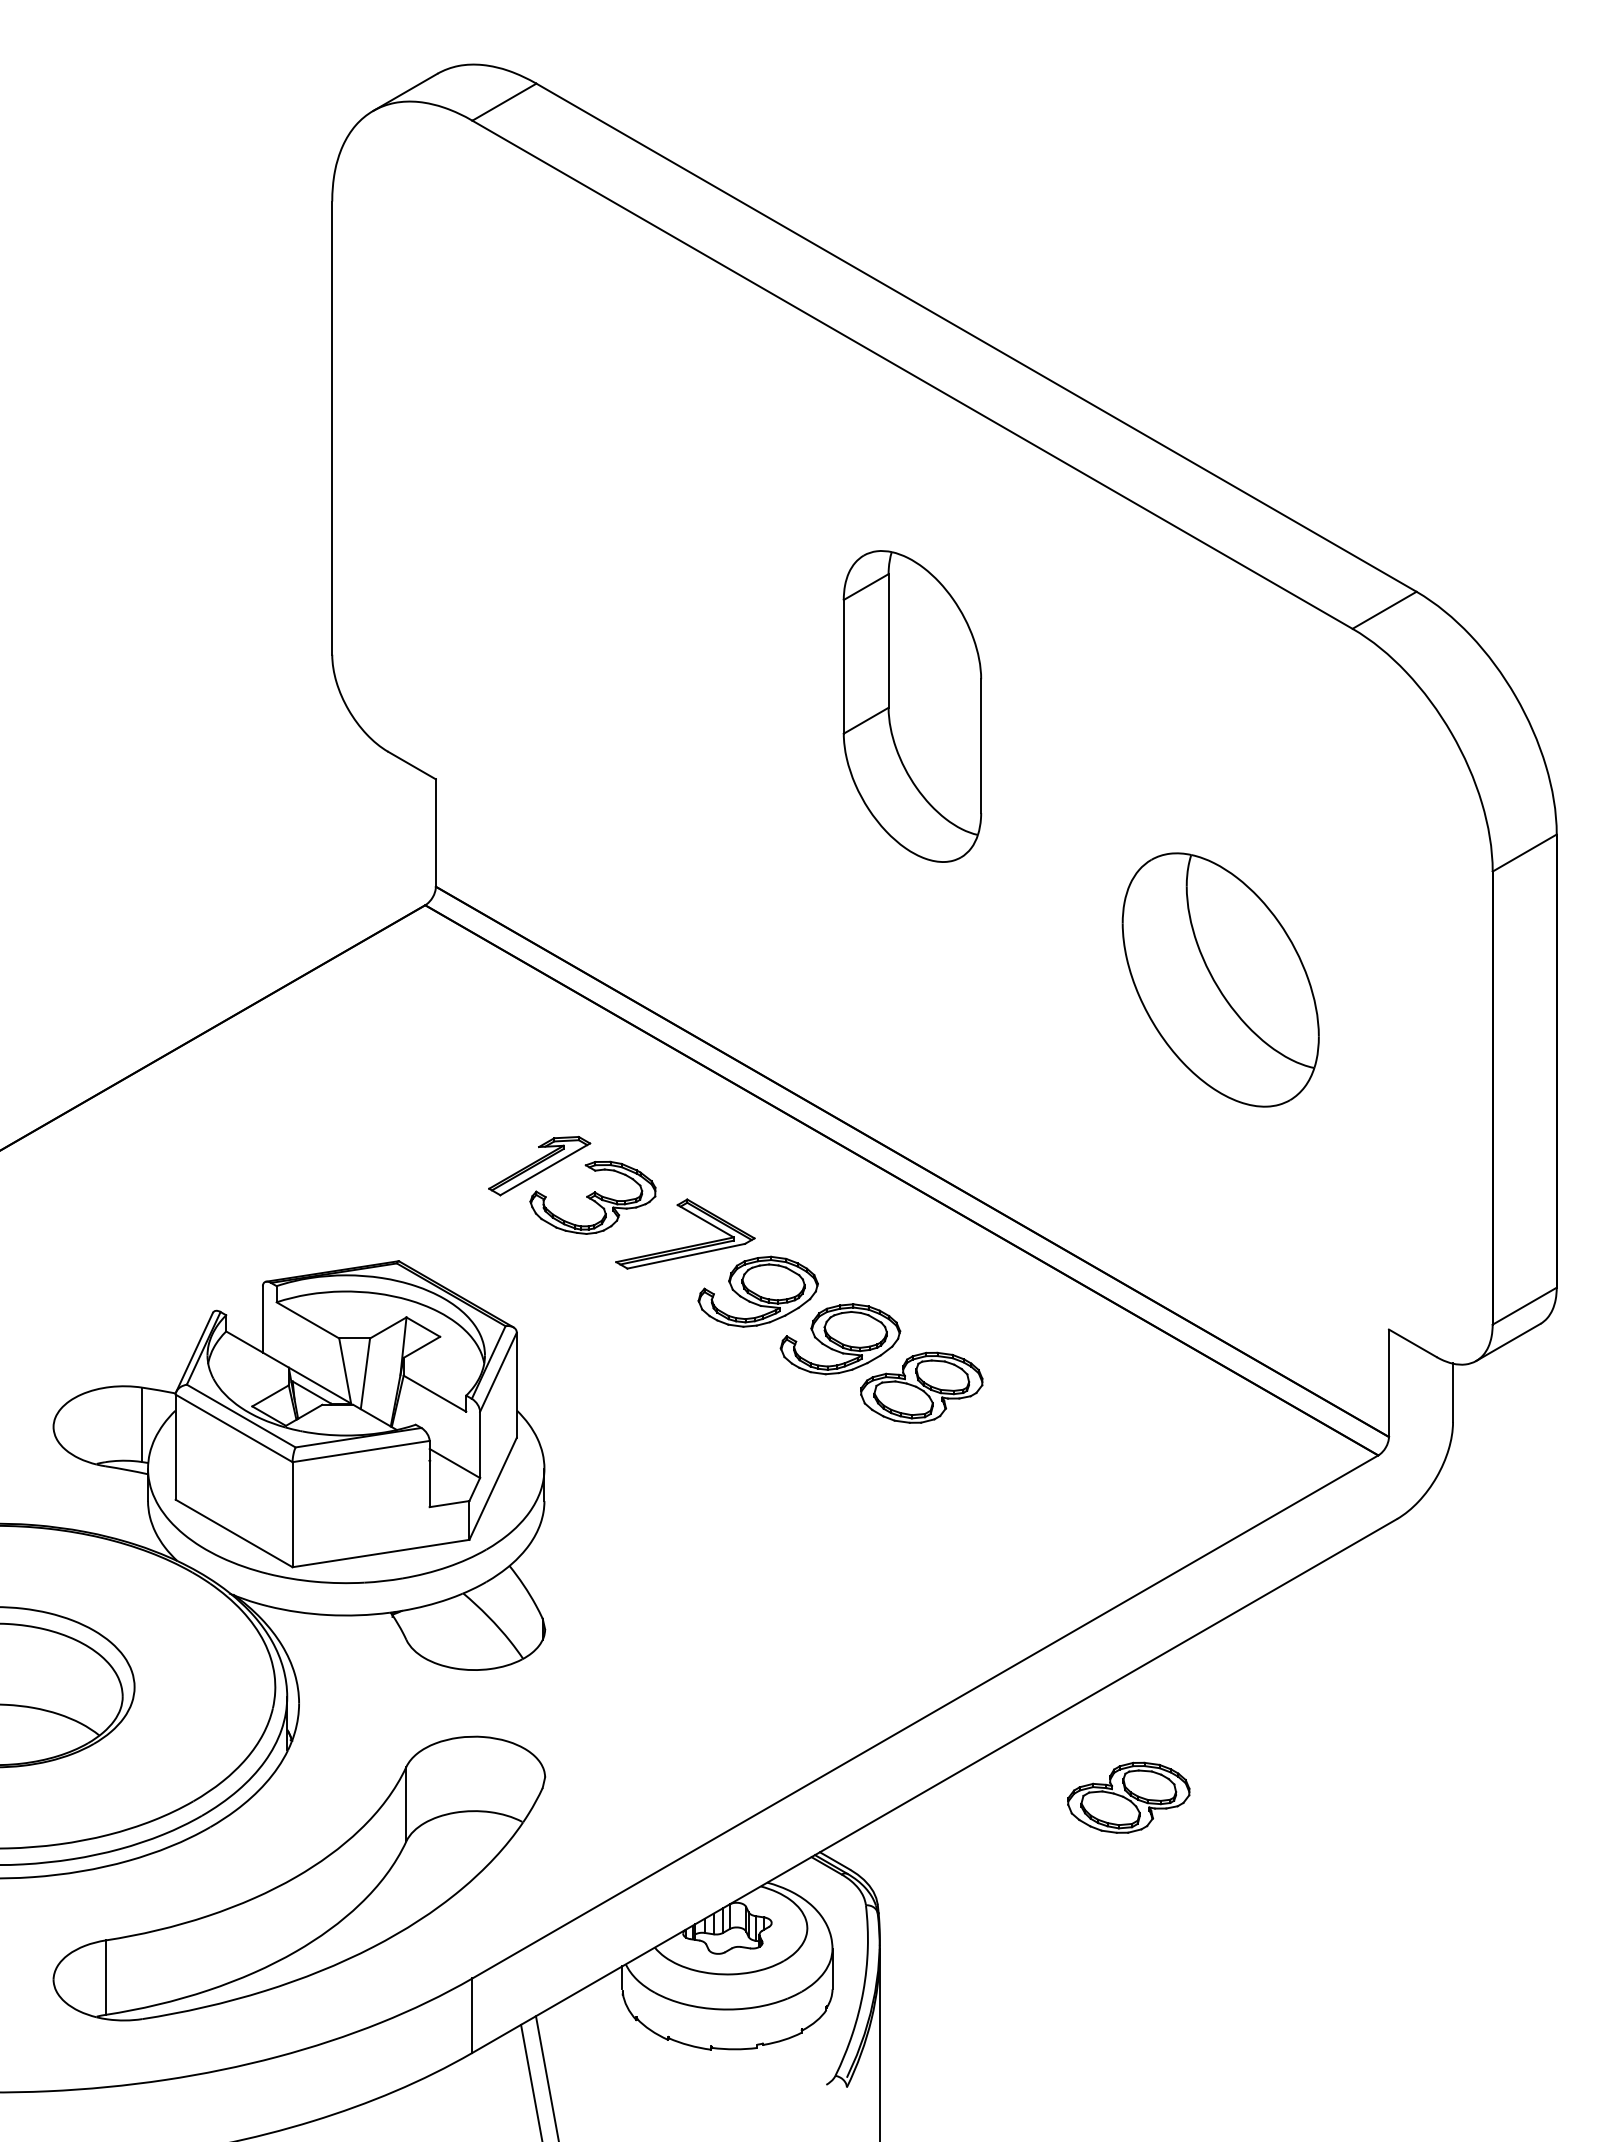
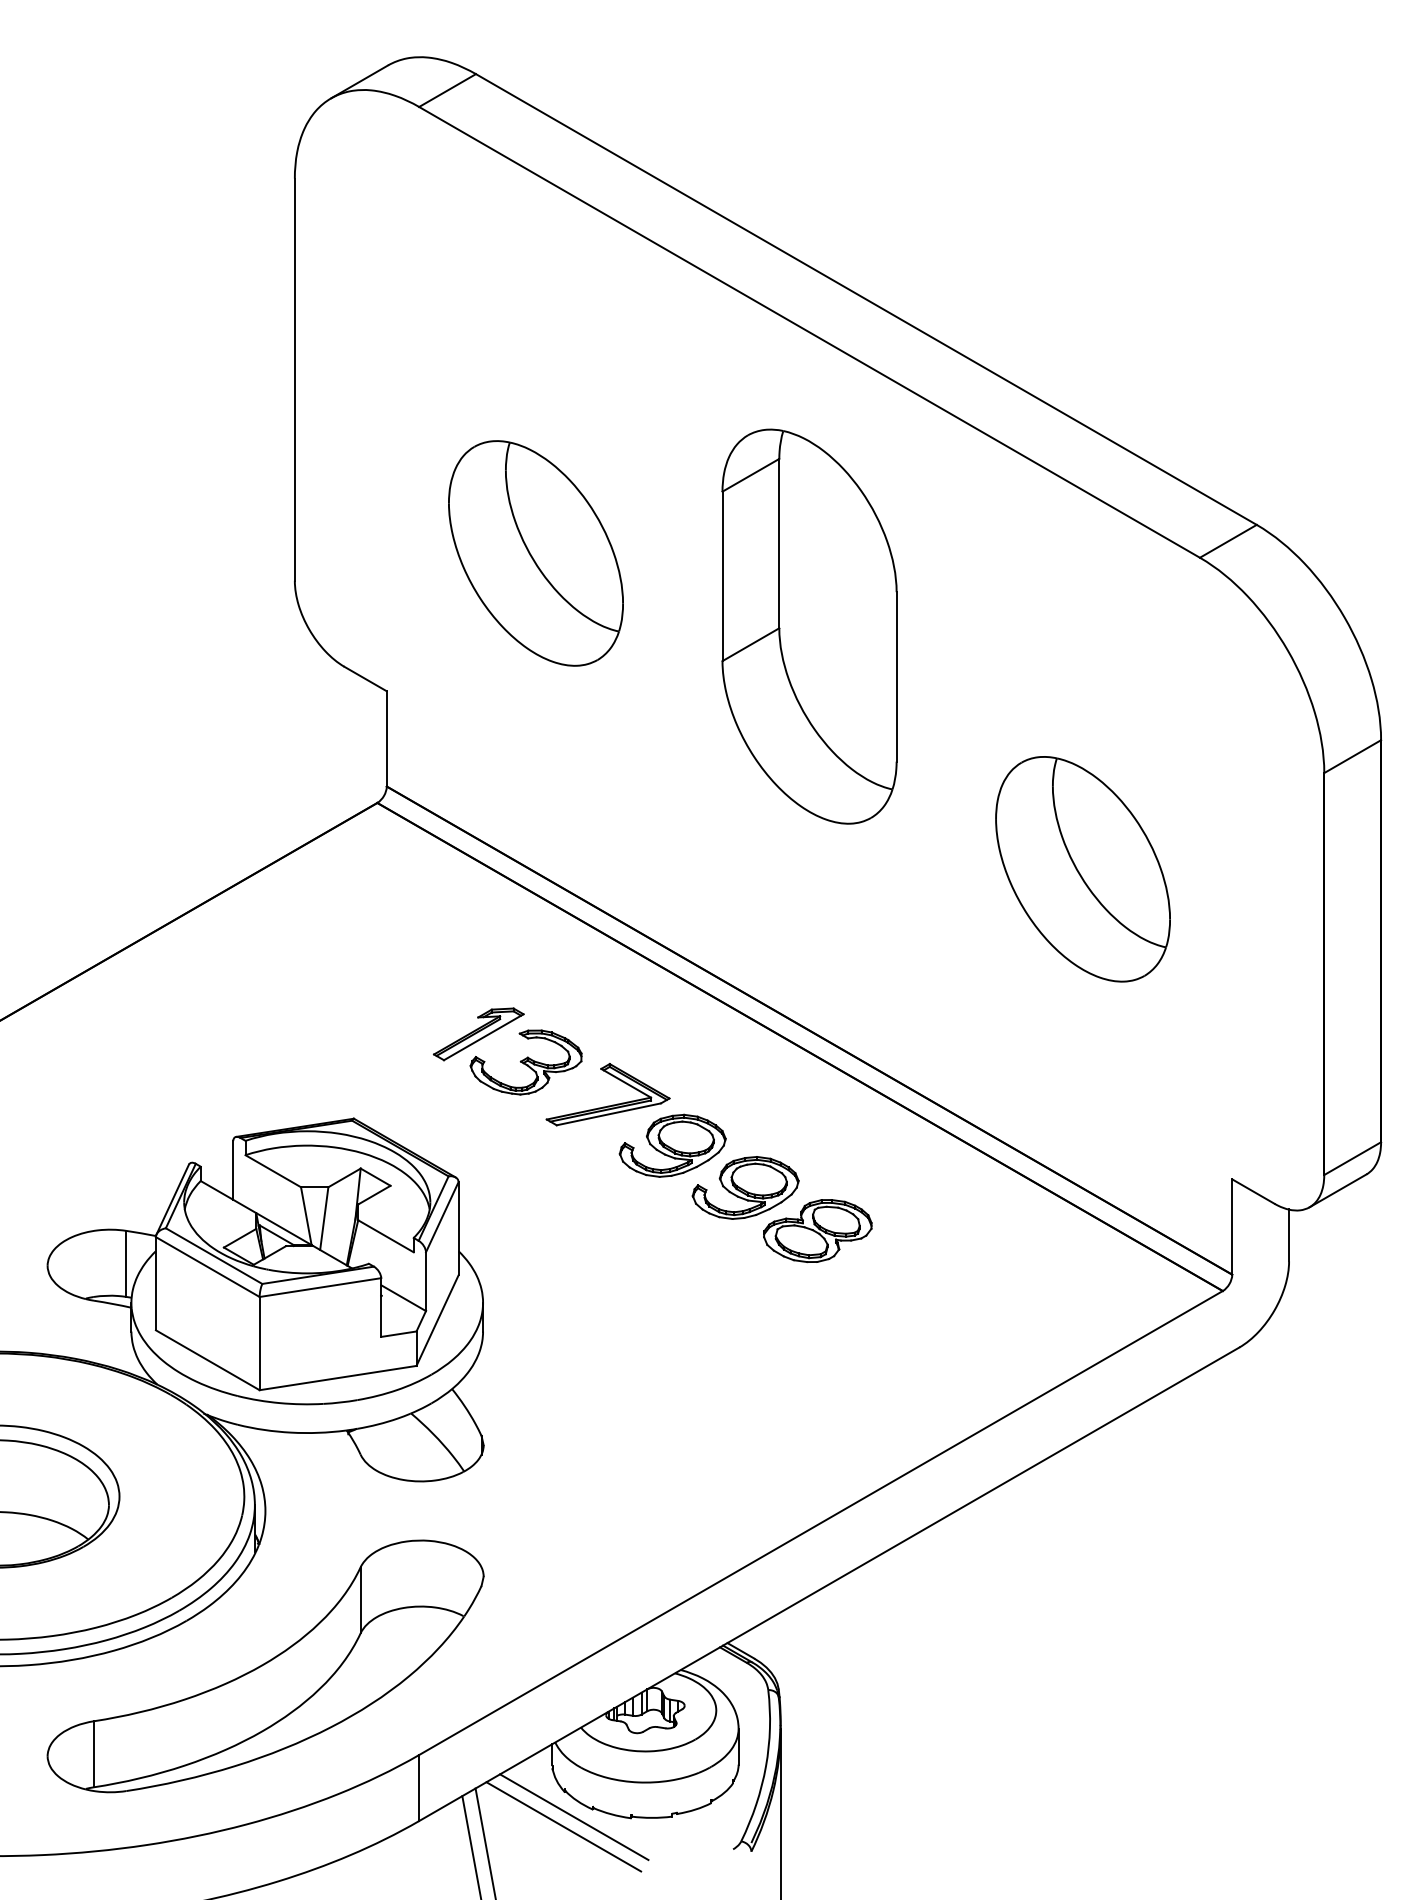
part: (604, 623) -> (536, 553), added
part: (912, 706) -> (809, 626), size x1.43
part: (1128, 1797) -> (1001, 1594), removed
line: (646, 2048) -> (573, 1817), added
line: (635, 2059) -> (563, 1826), added

